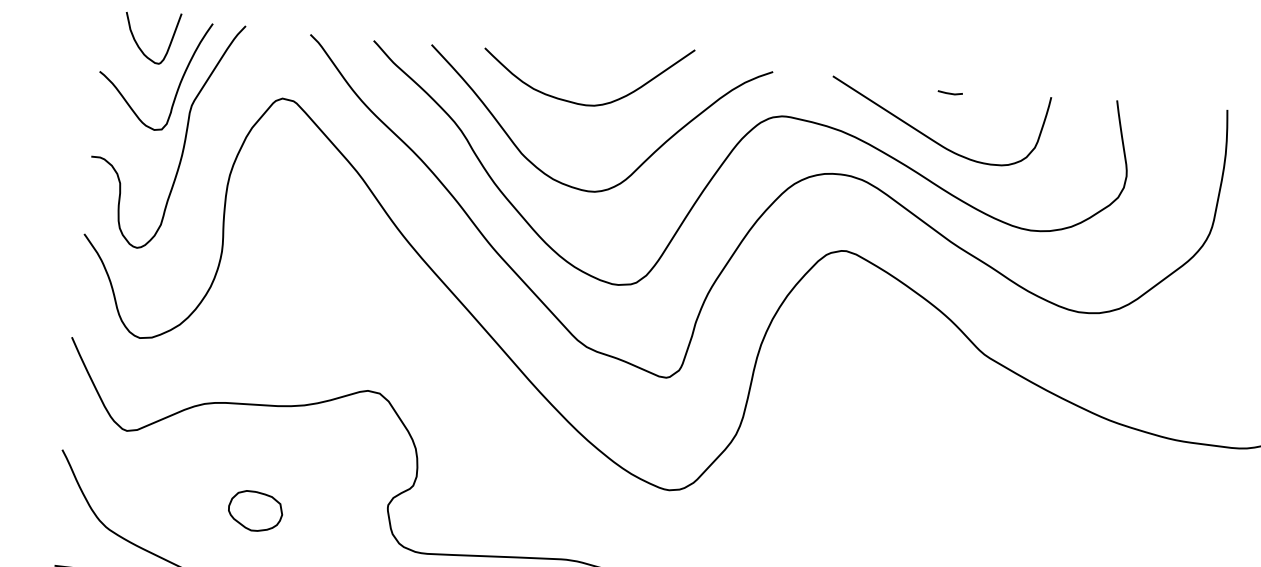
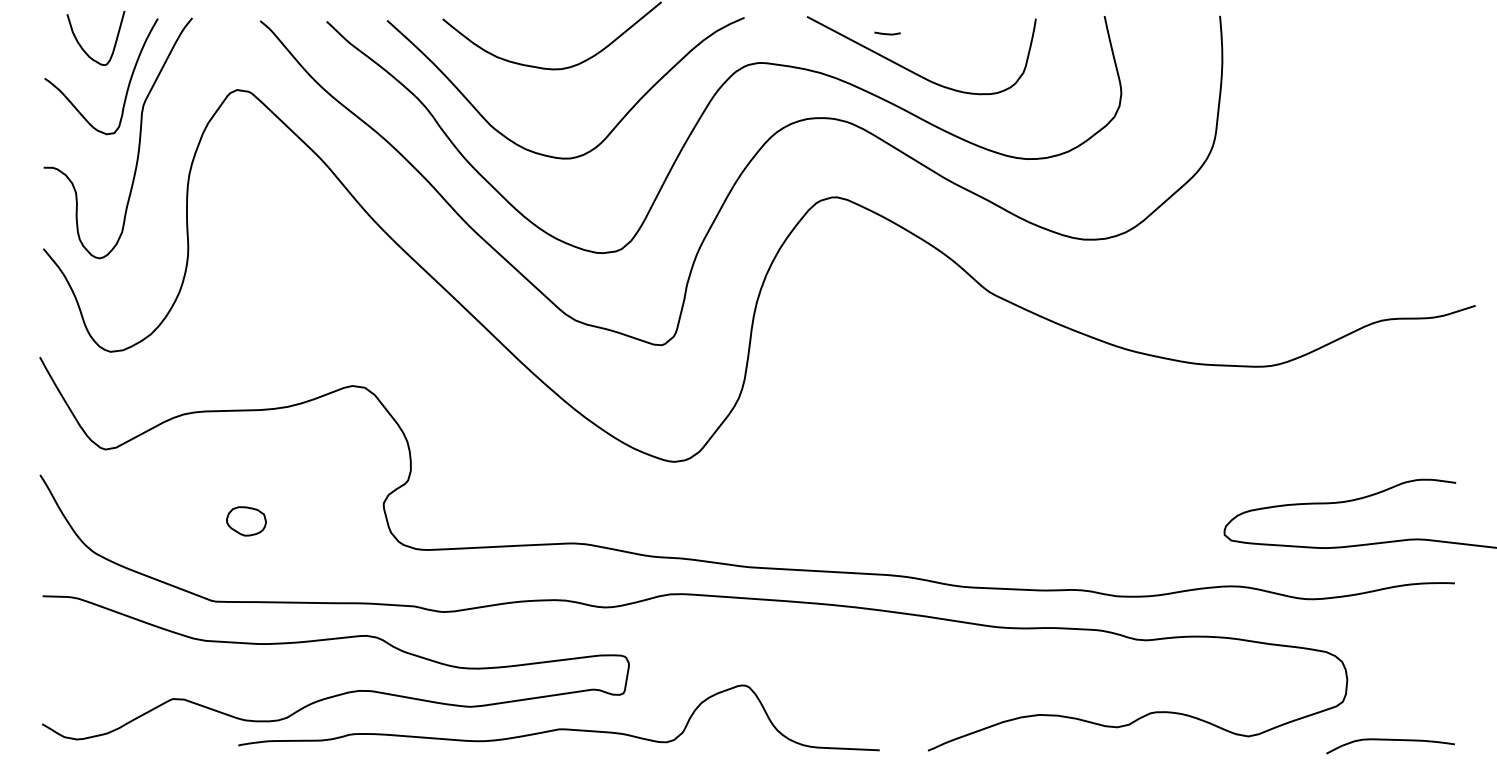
line: (950, 92) -> (887, 33), moved
part: (255, 511) -> (246, 521), size x0.7

